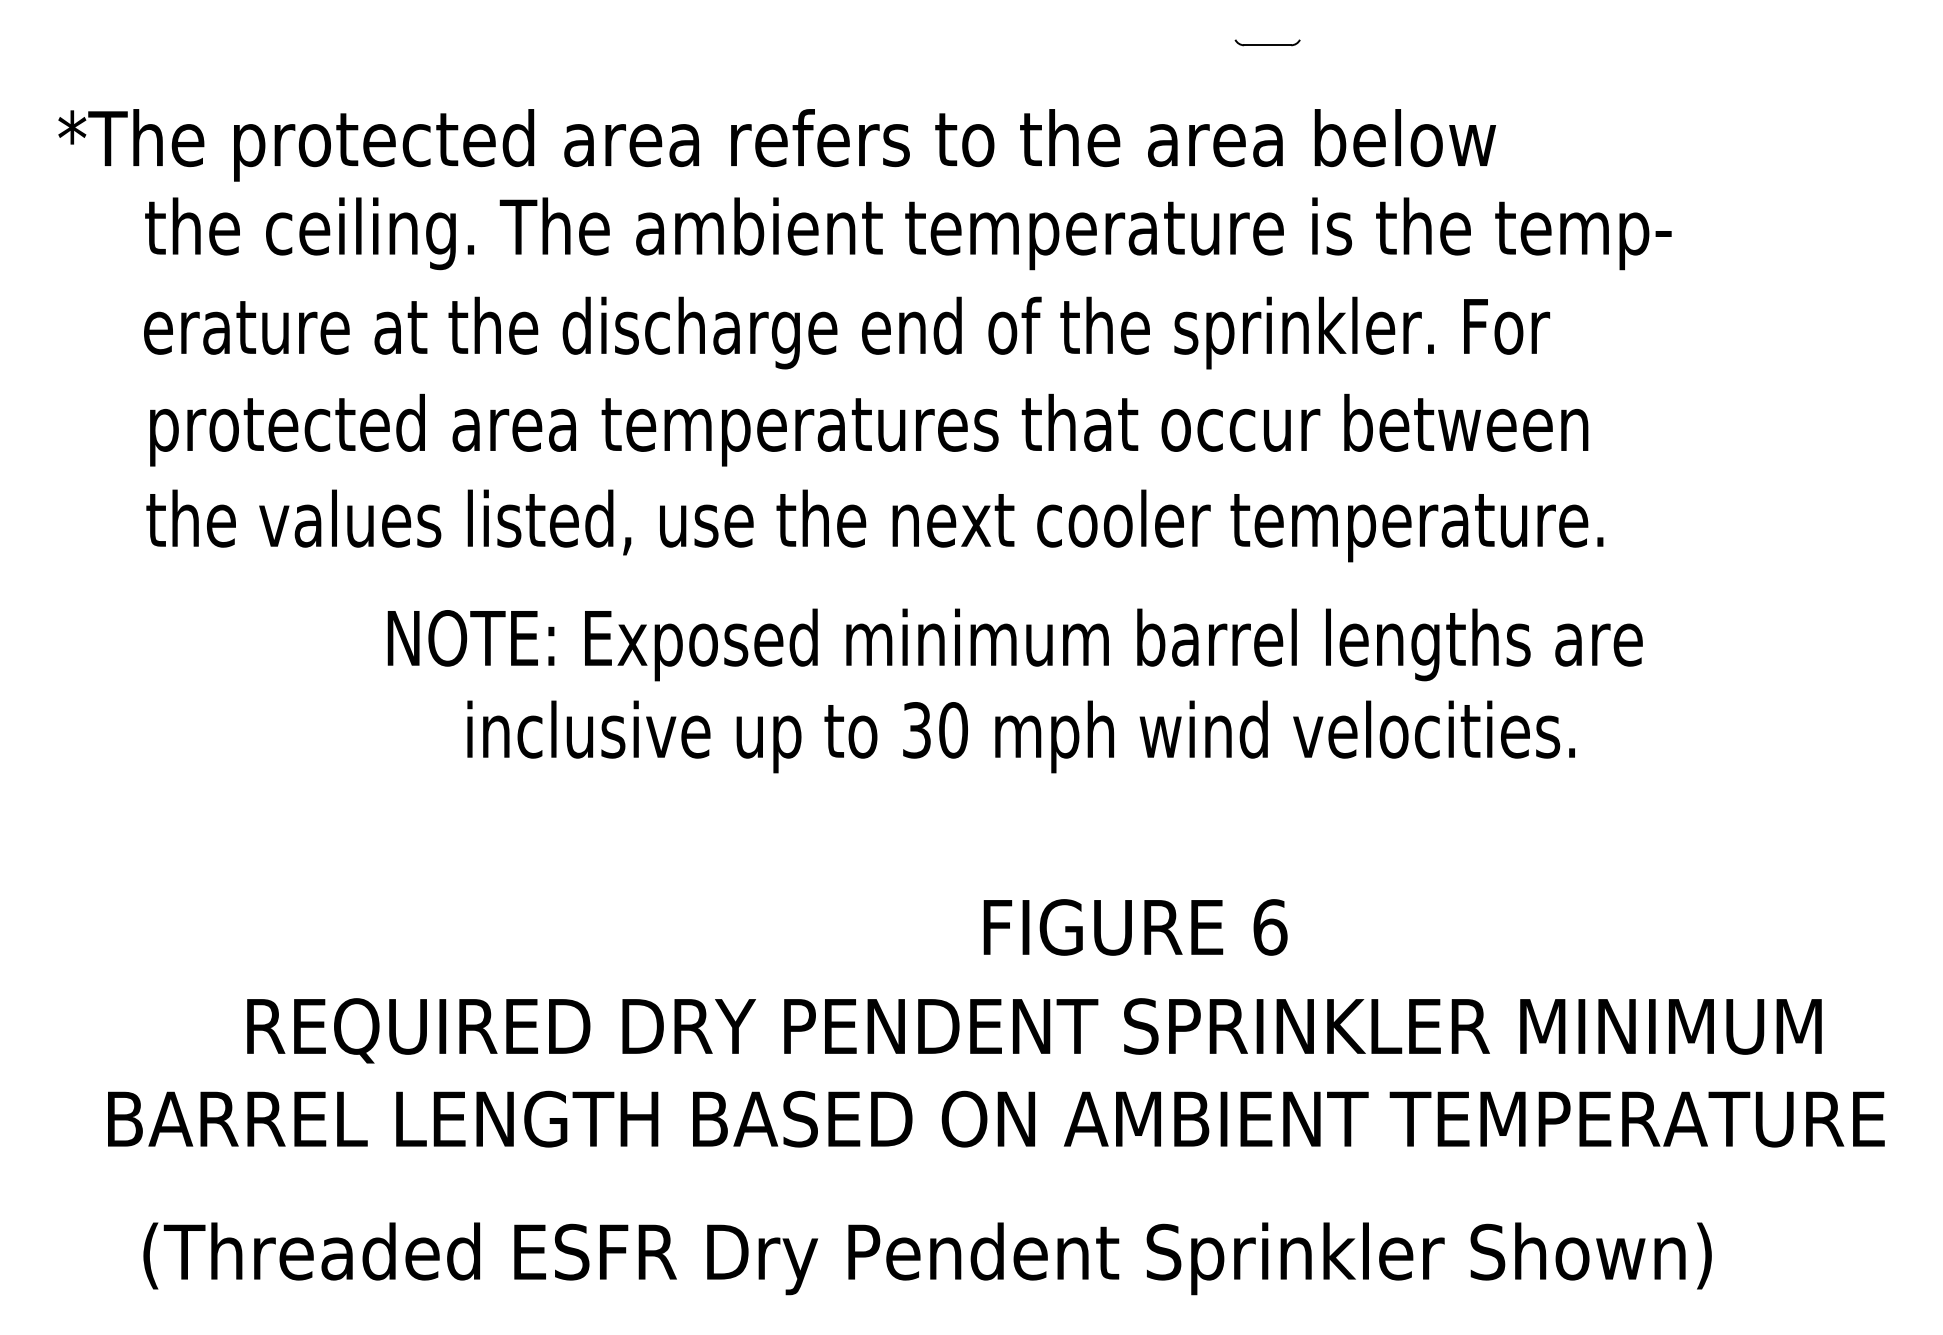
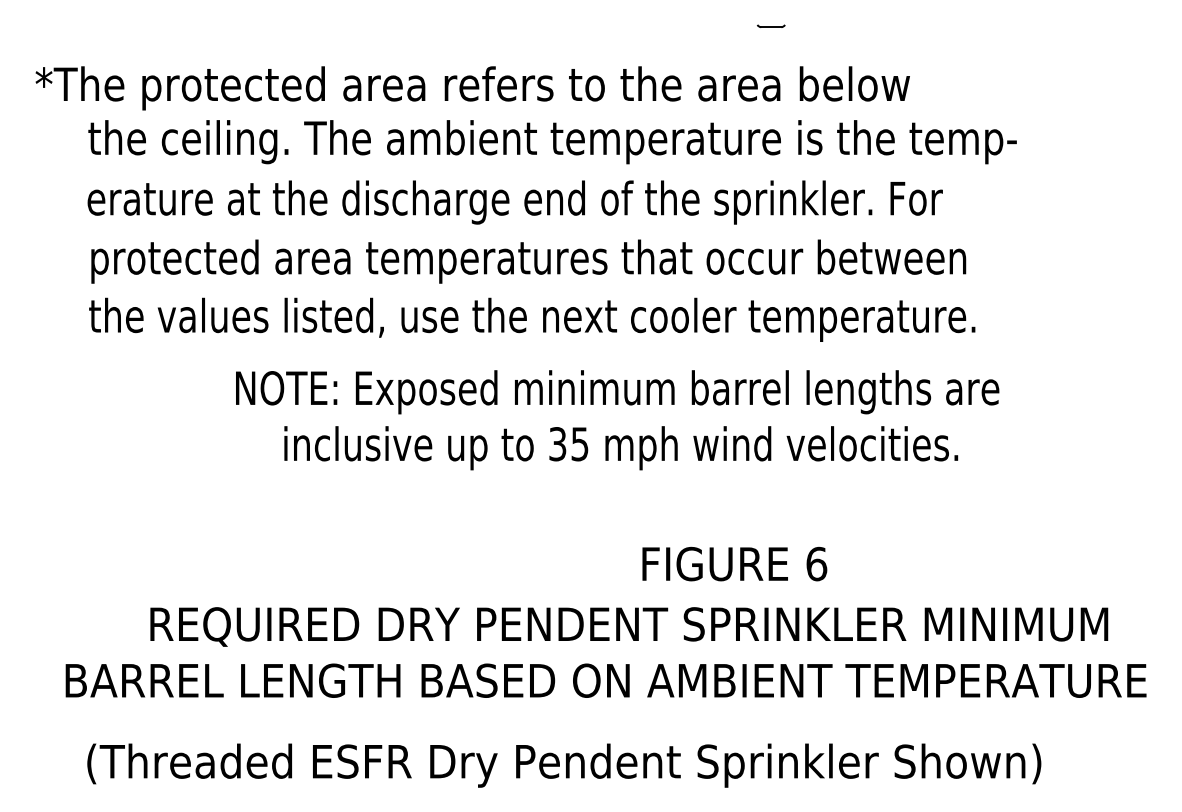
part: (1268, 43) -> (771, 26), size x0.7
text: (952, 730) -> (579, 444), 30 -> 35
text: (1135, 926) -> (734, 563), moved

